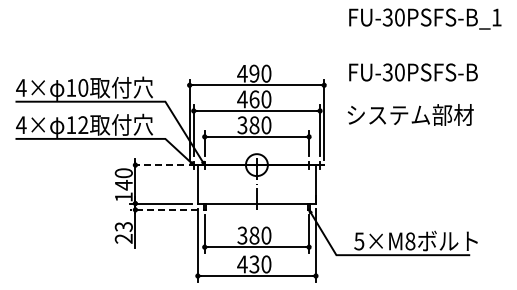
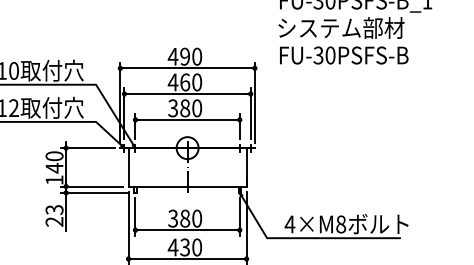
text: (410, 114) -> (341, 27), moved
line: (156, 165) -> (87, 148), dashed -> solid
line: (163, 209) -> (94, 192), dashed -> solid
text: (358, 241) -> (289, 224), 5×M8 -> 4×M8

